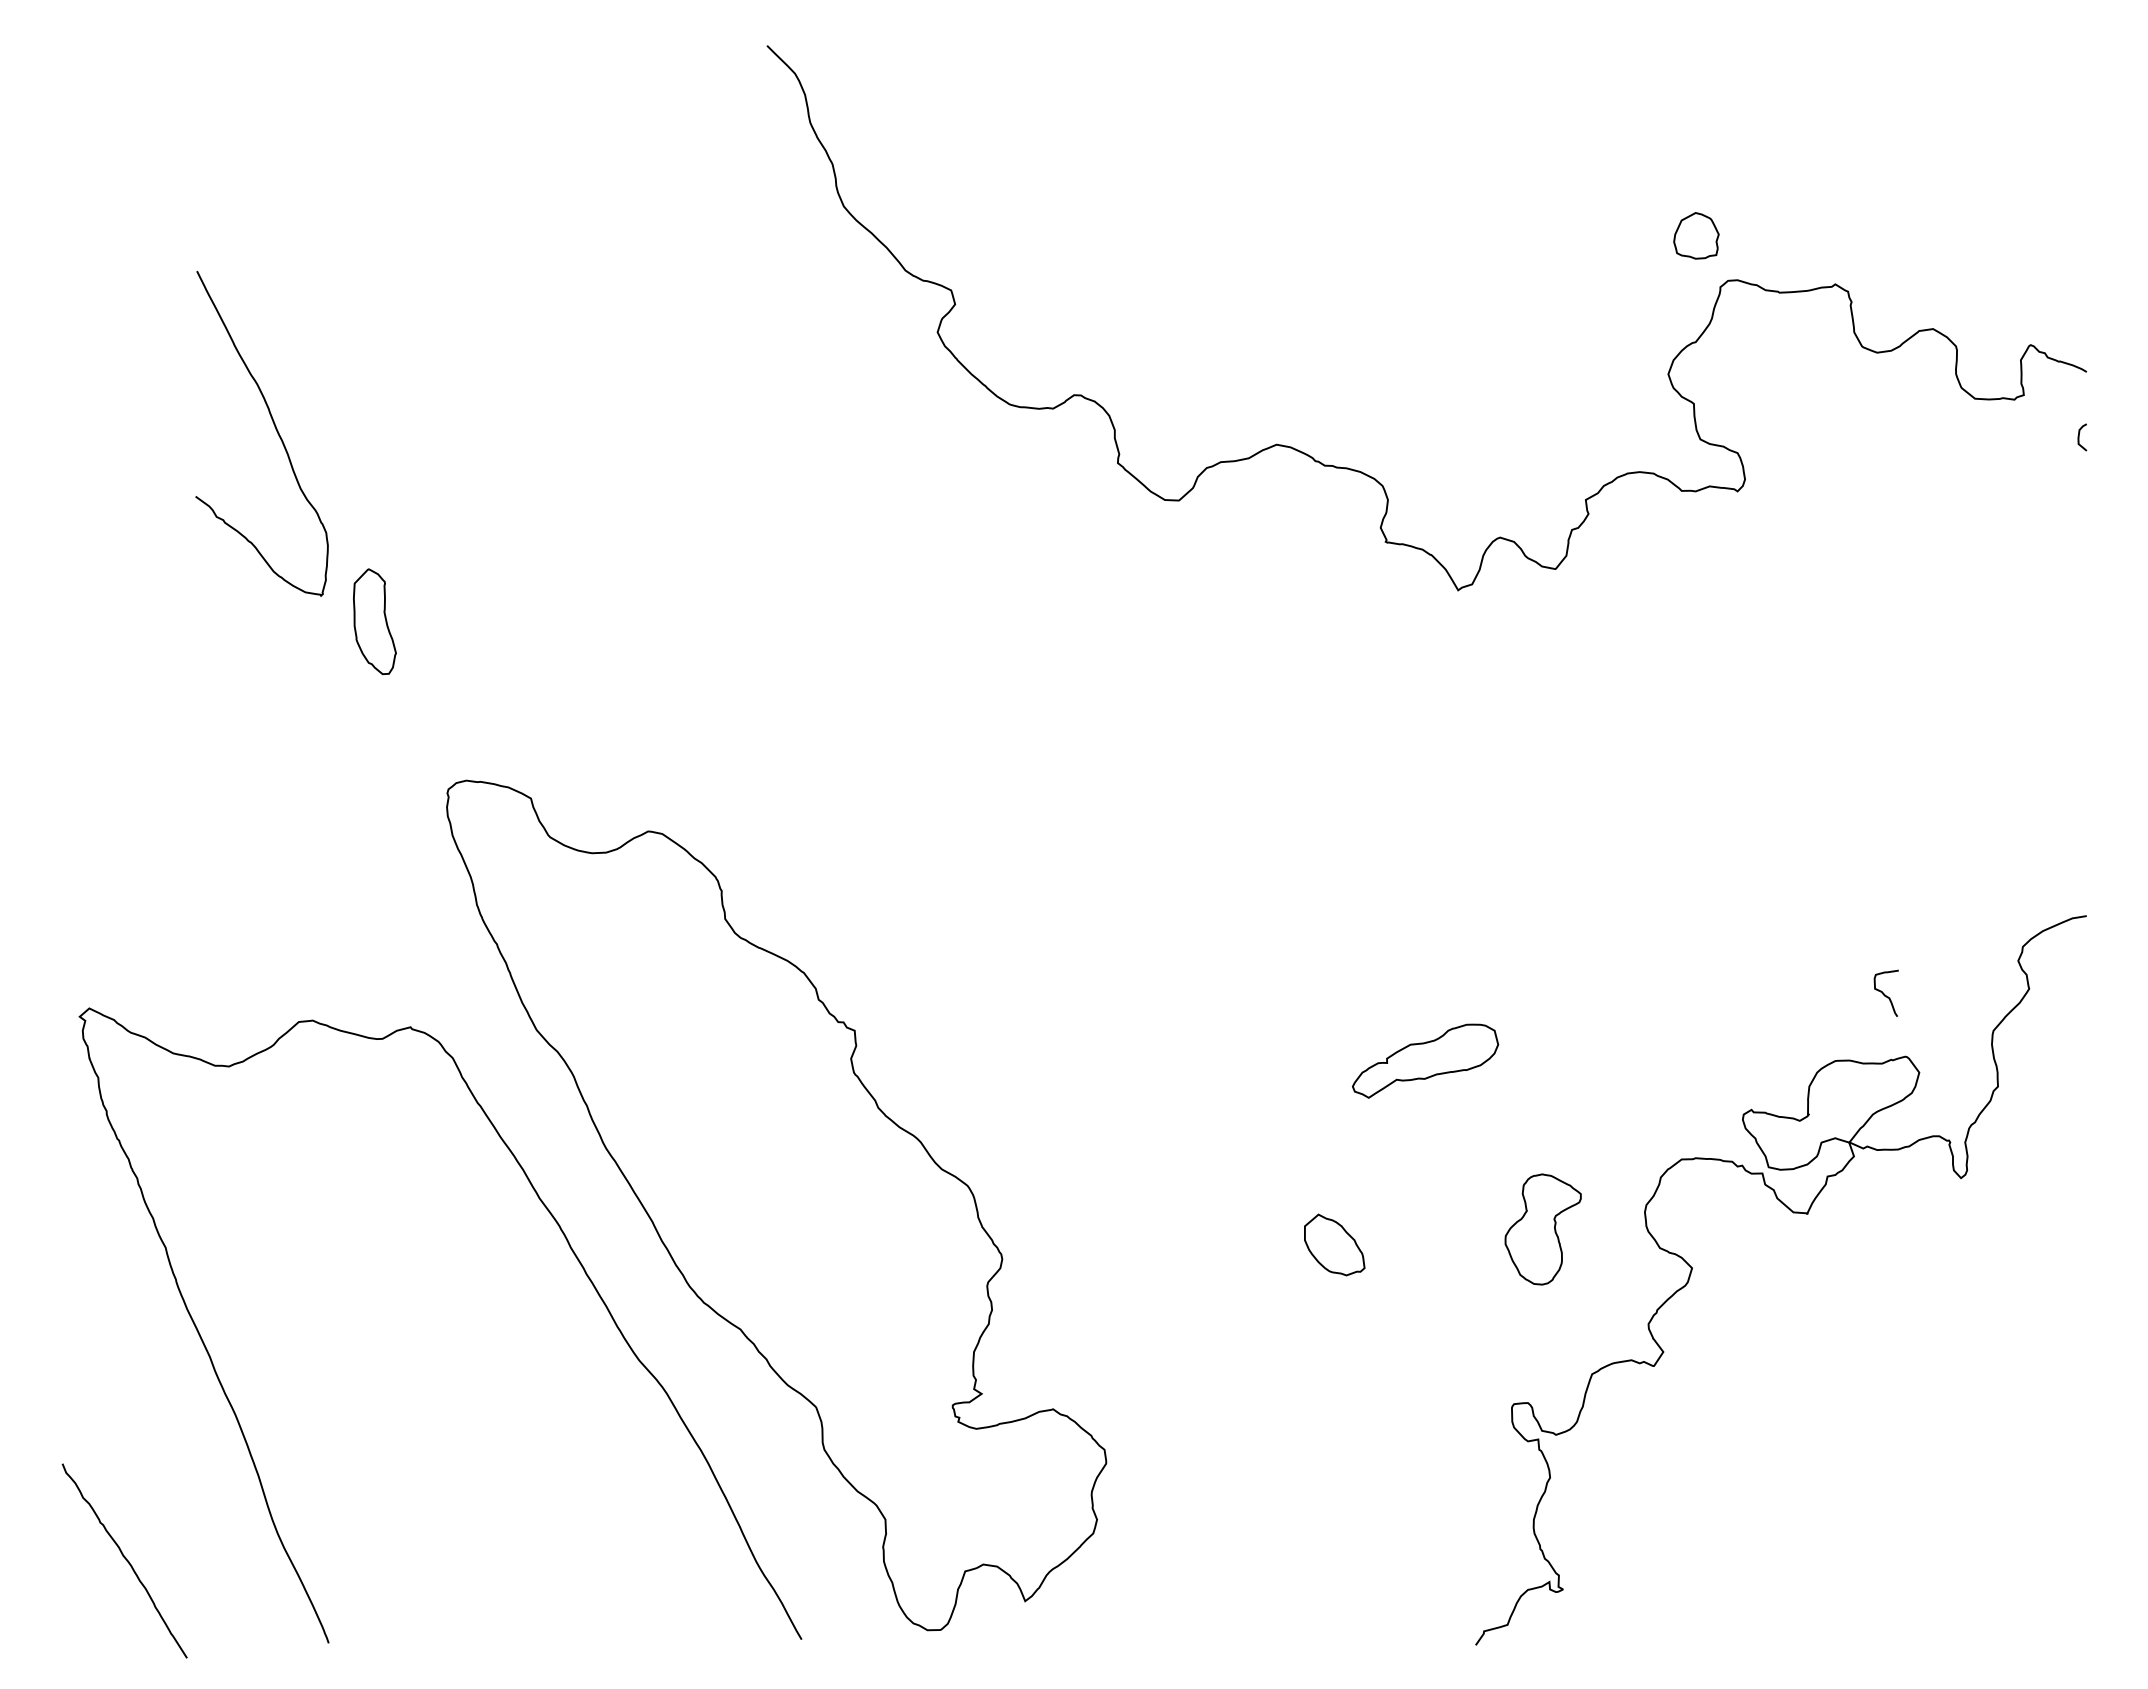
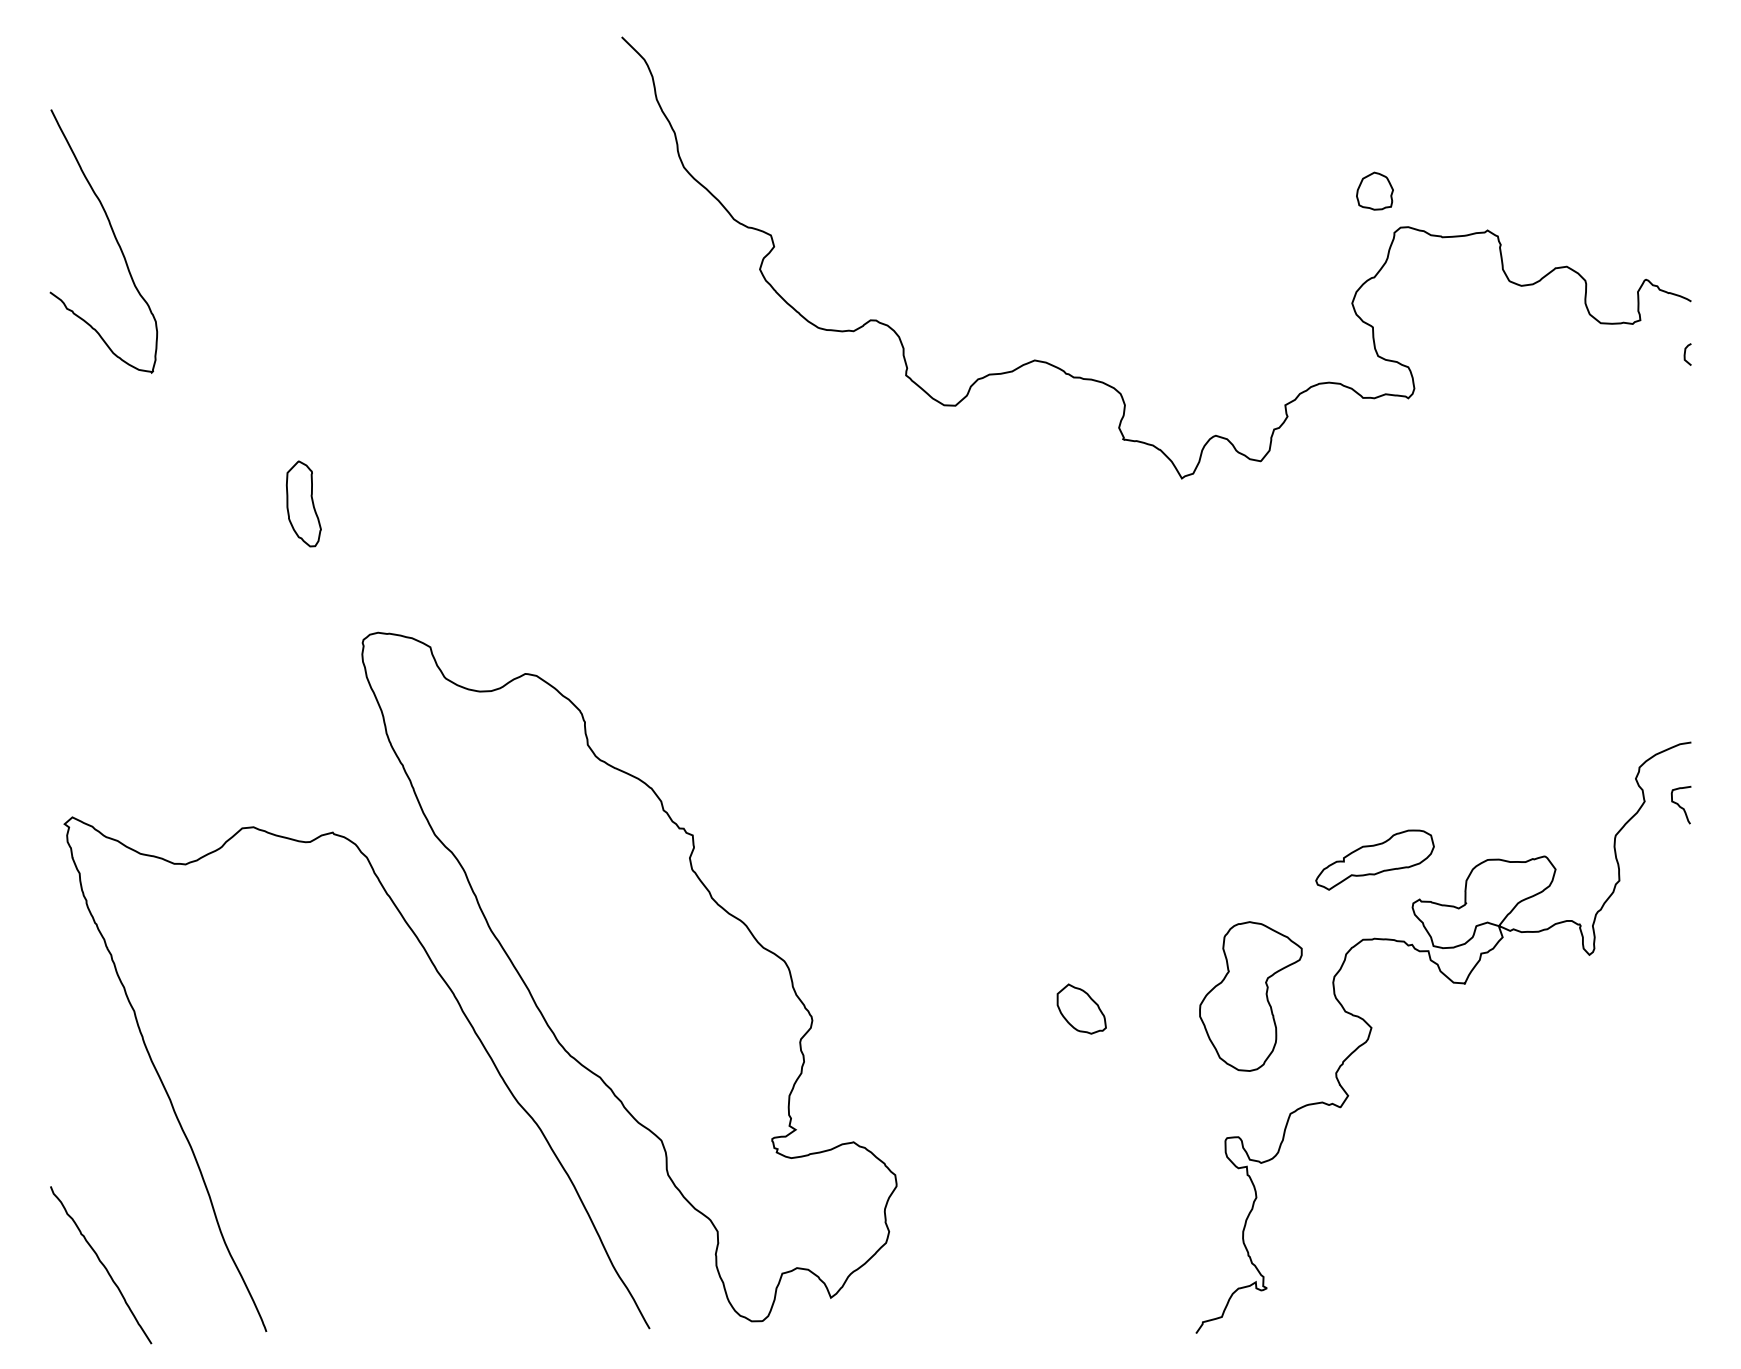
curve: (274, 427) -> (113, 236), moved
curve: (1884, 993) -> (1679, 805), moved
part: (1425, 1060) -> (1375, 859), moved
part: (1542, 1229) -> (1250, 996), size x1.67

